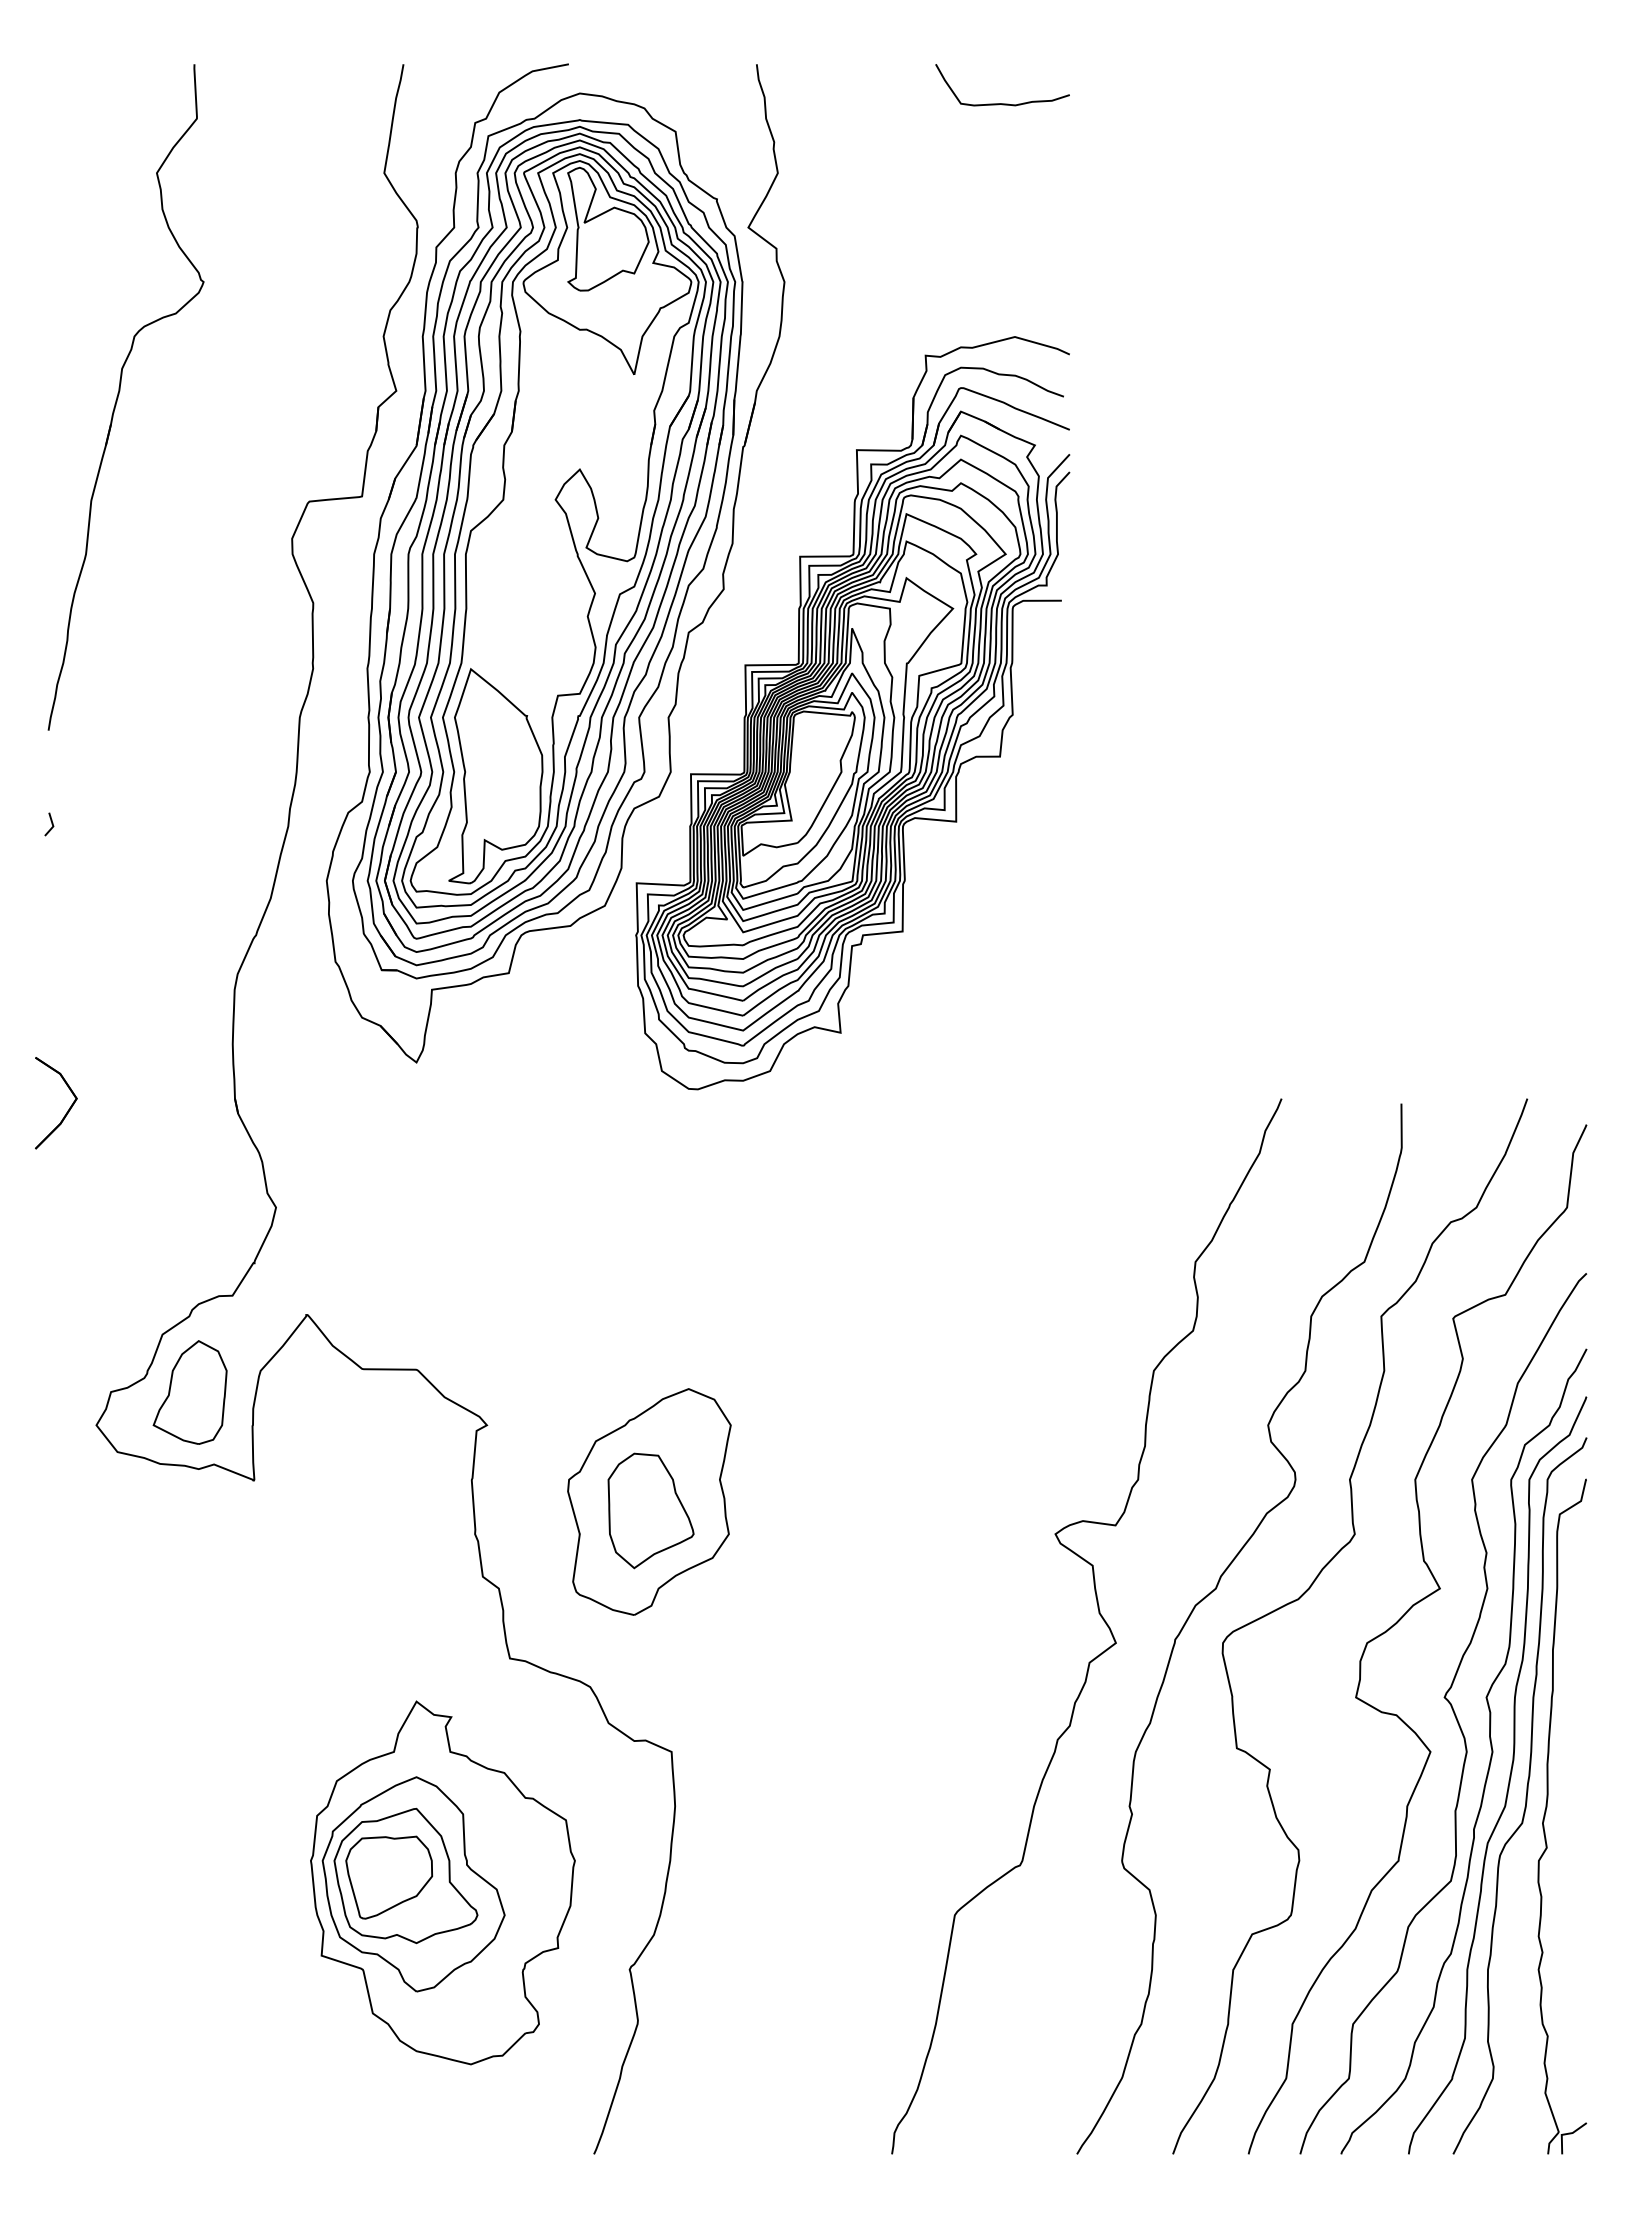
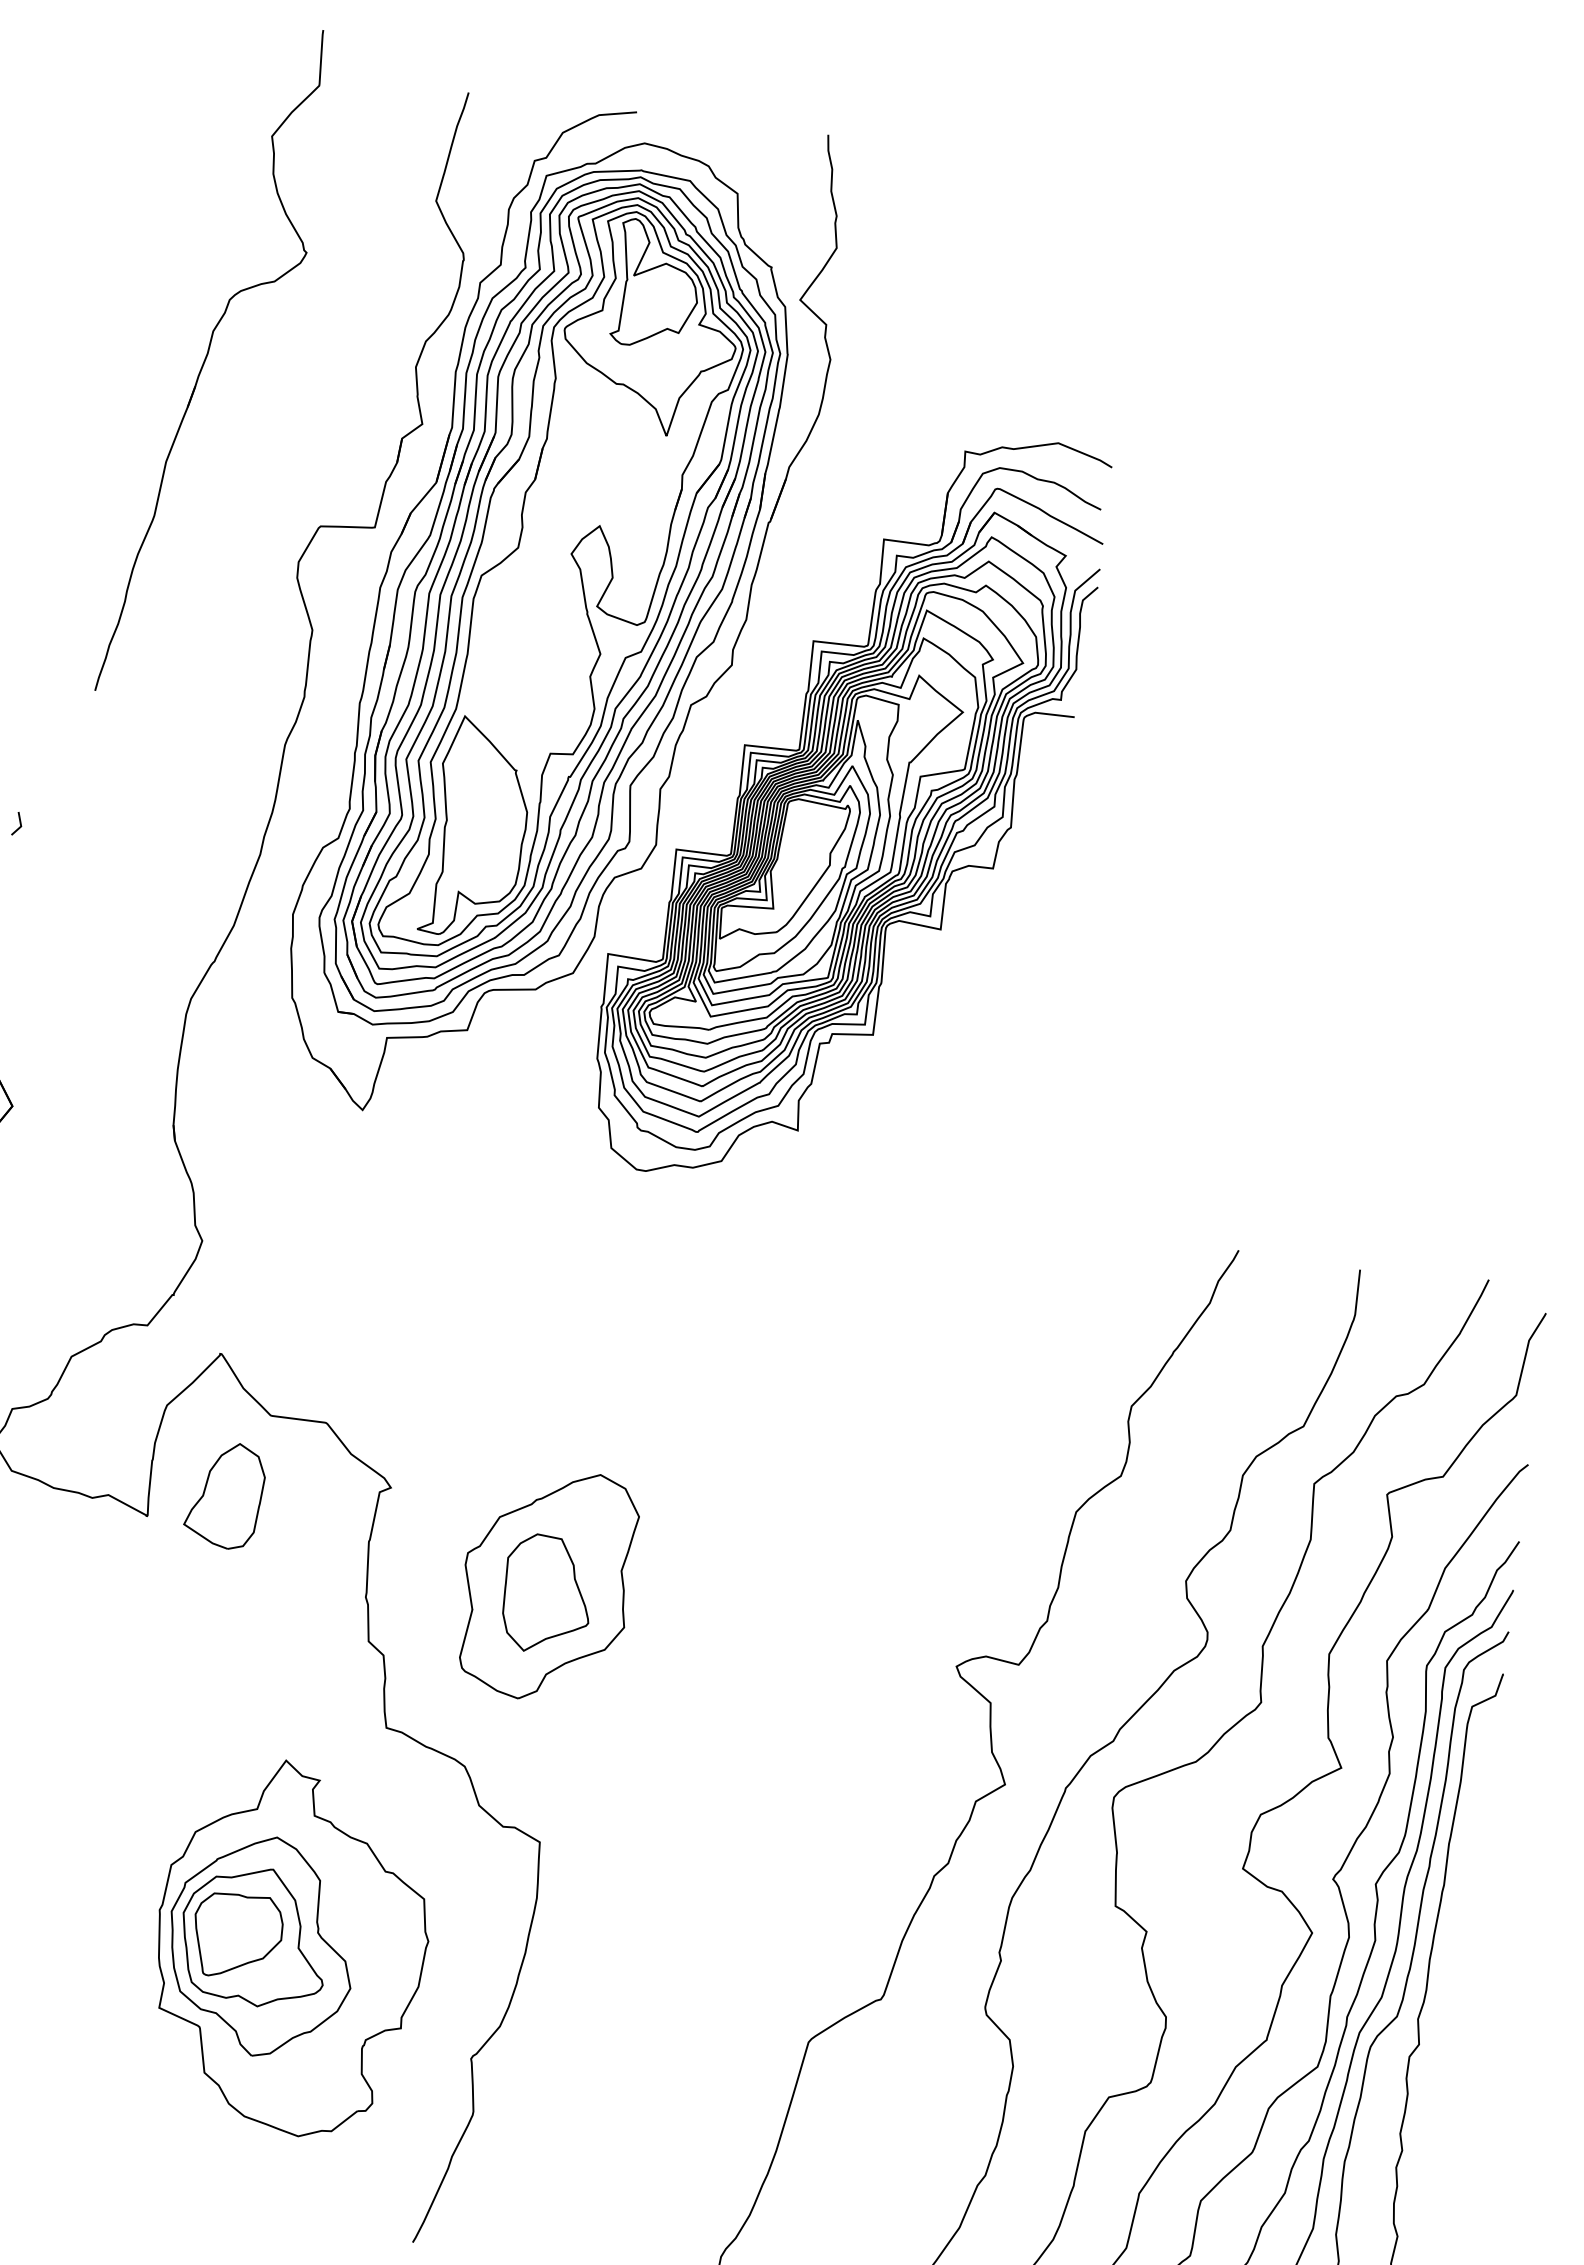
curve: (1002, 103) -> (1073, 204), removed
part: (119, 394) -> (207, 357), moved
part: (189, 1392) -> (224, 1495), moved

